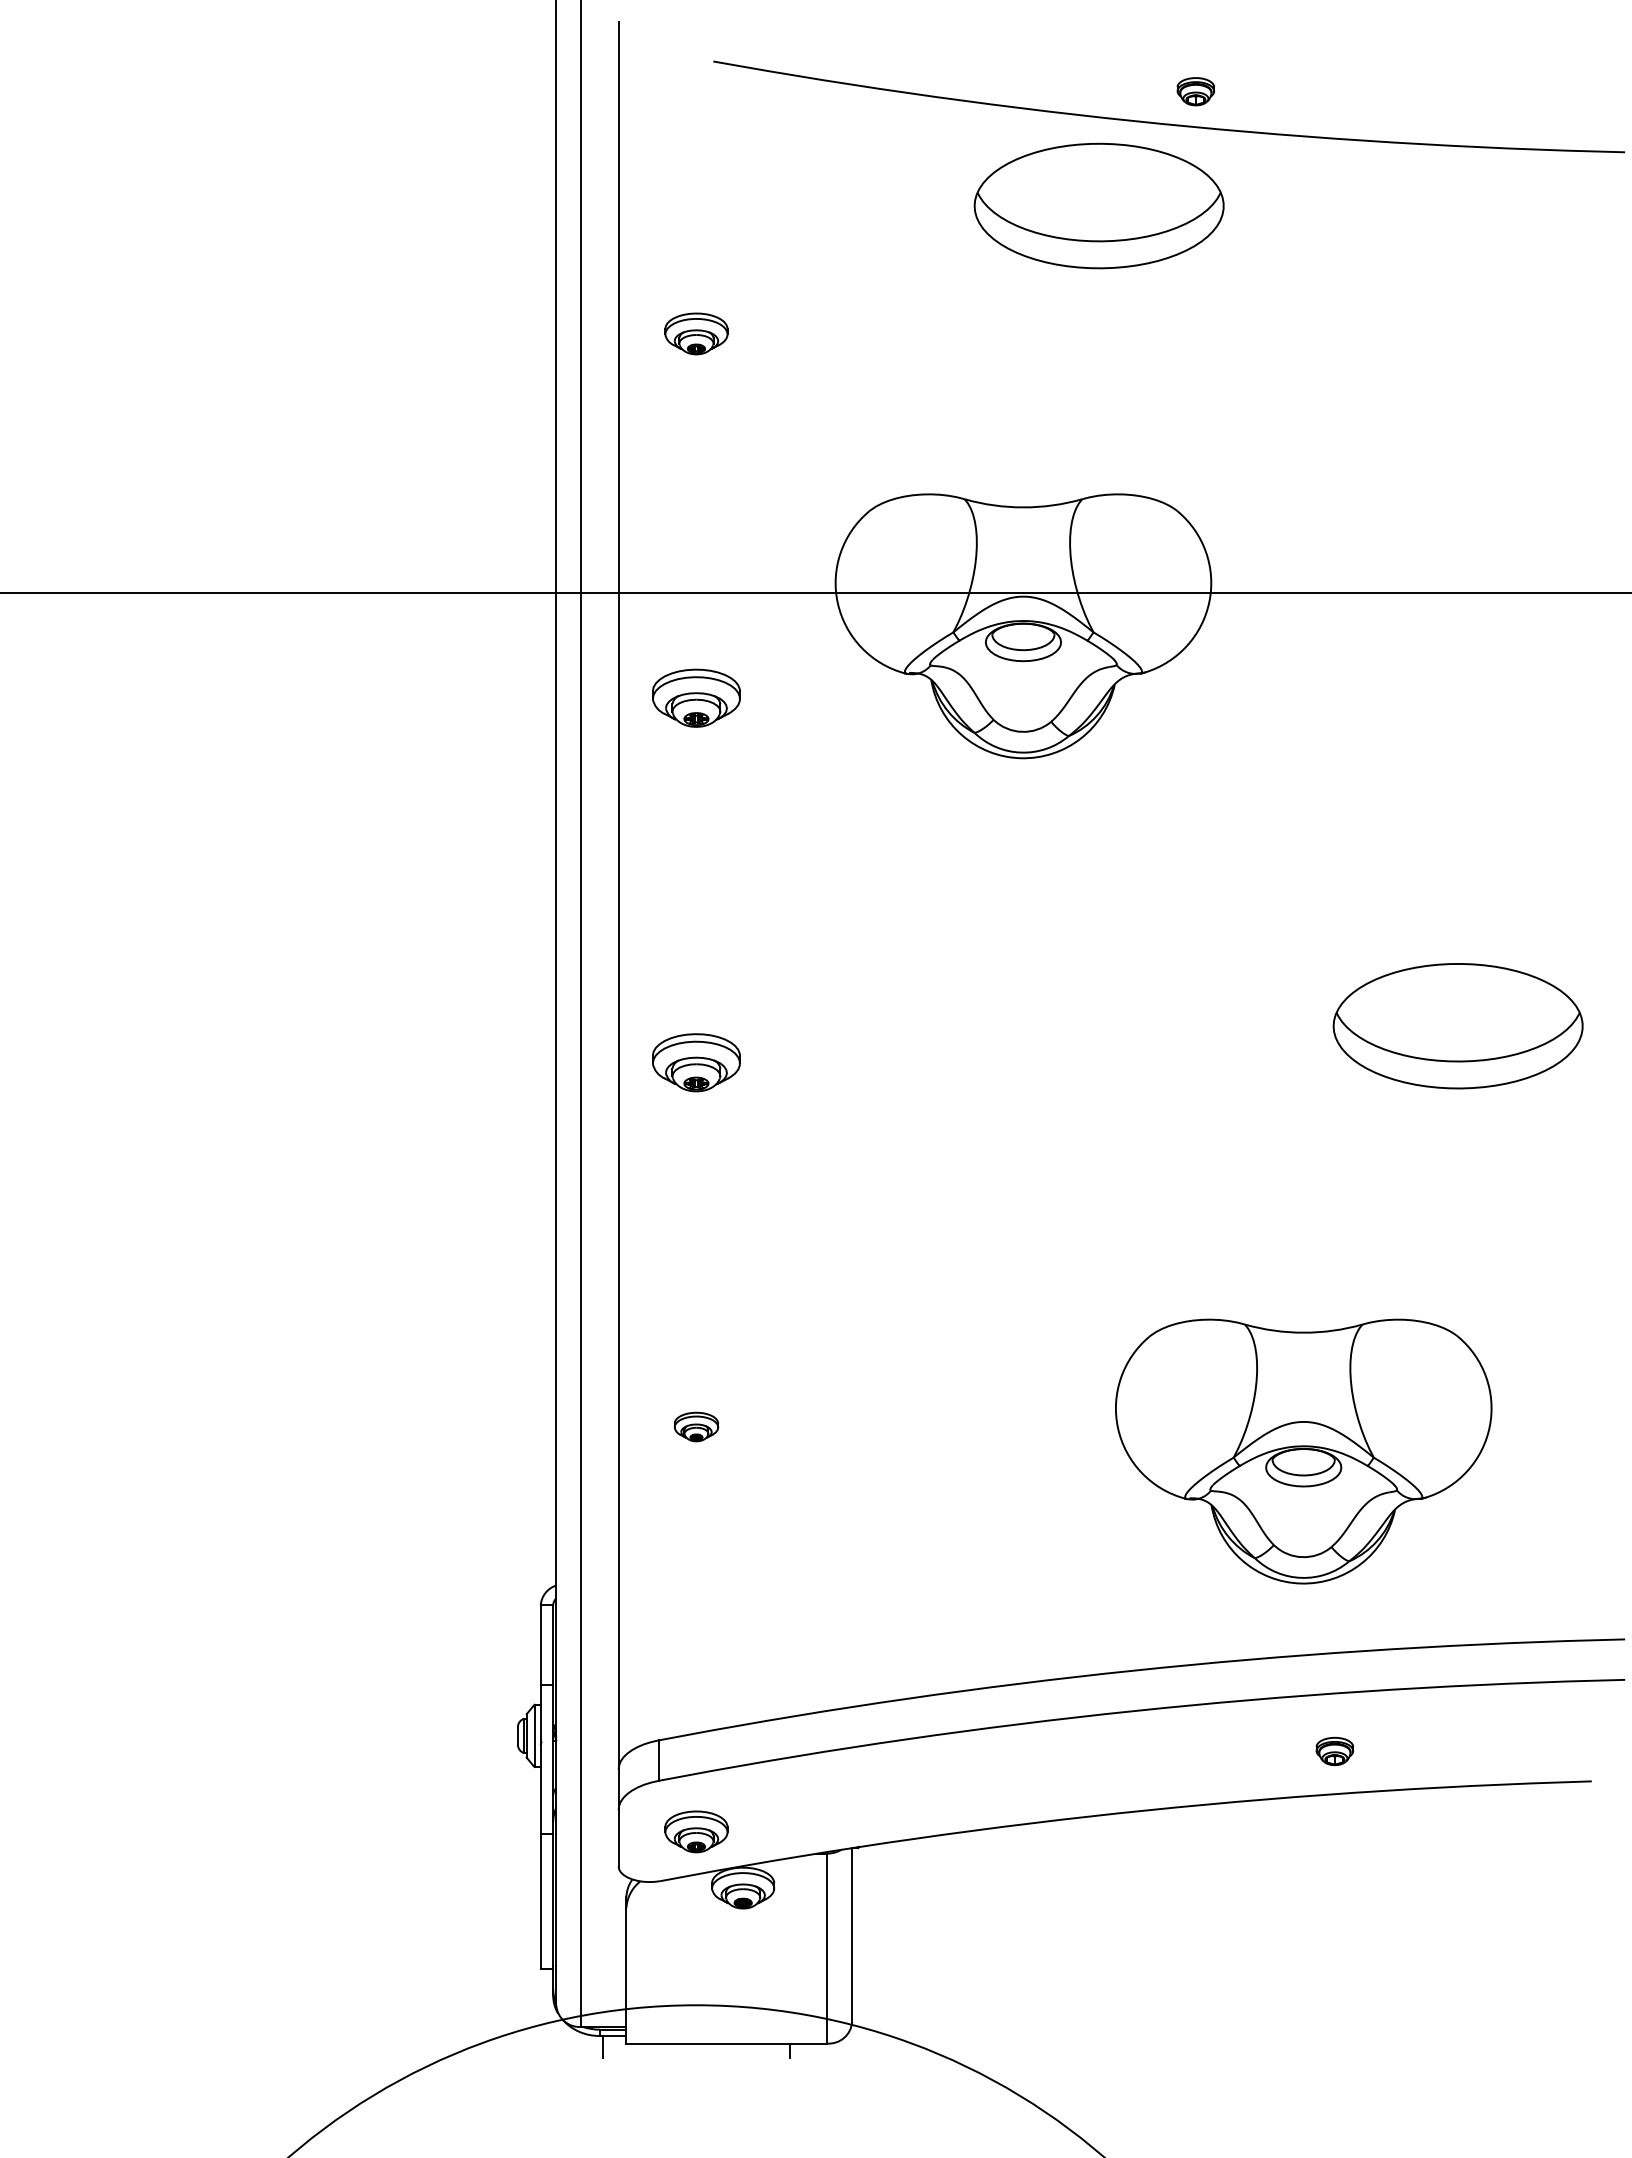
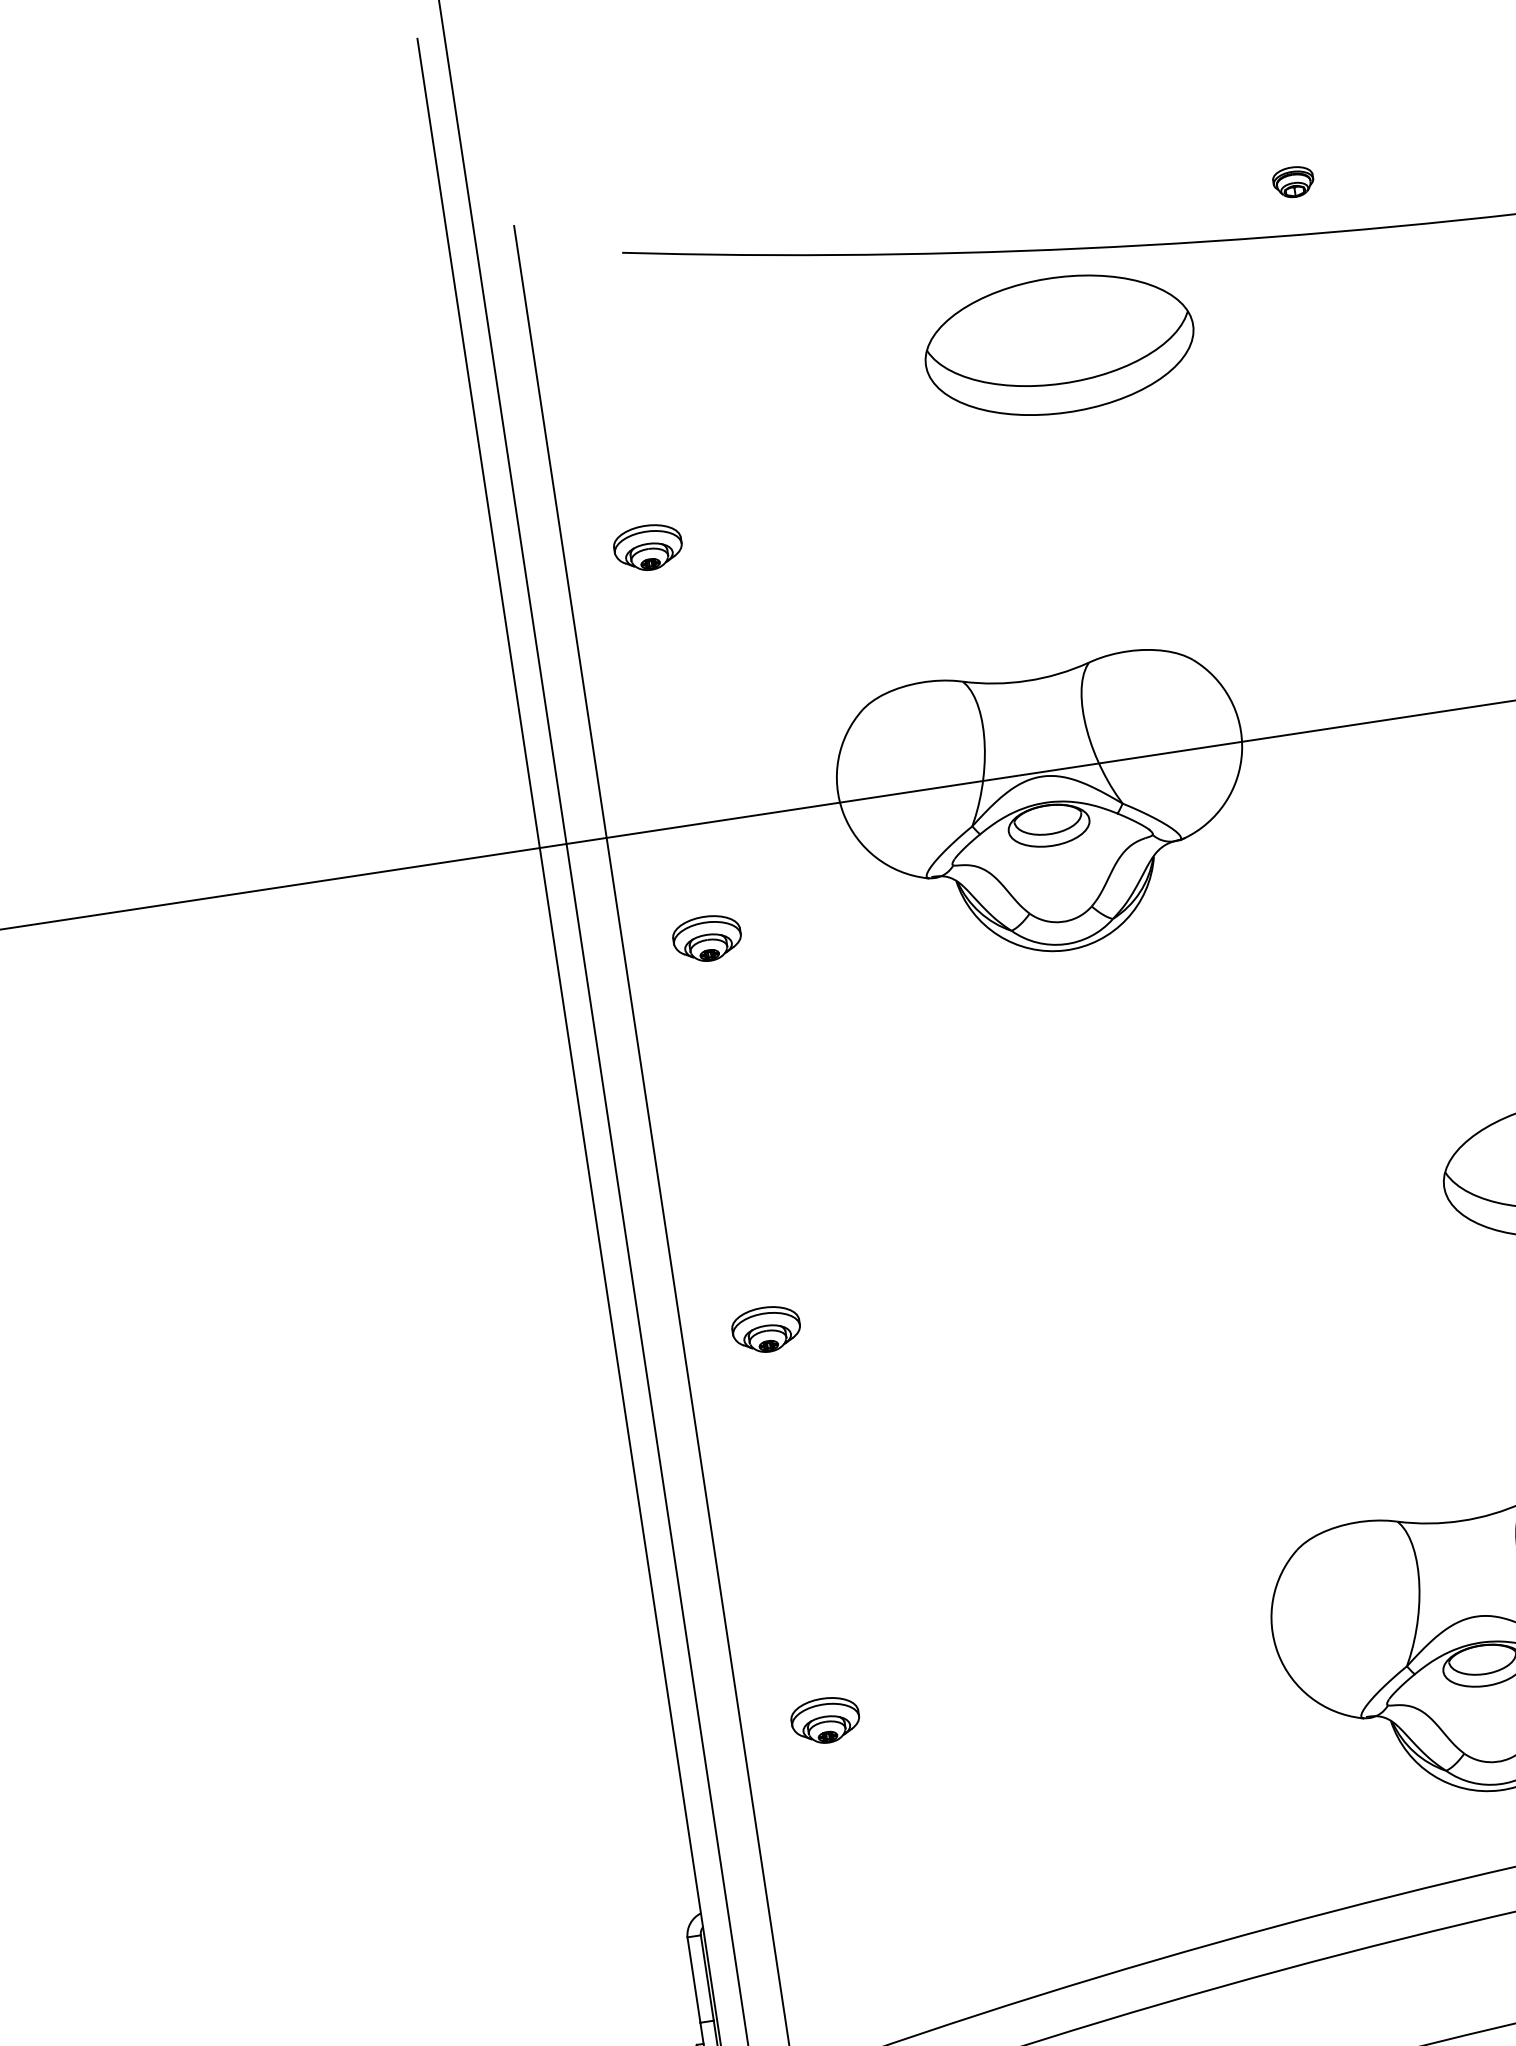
part: (1195, 91) -> (1293, 182), moved
part: (696, 698) -> (707, 938), size x0.71
part: (696, 1062) -> (766, 1329), size x0.71
part: (696, 1426) -> (825, 1720), size x1.43

